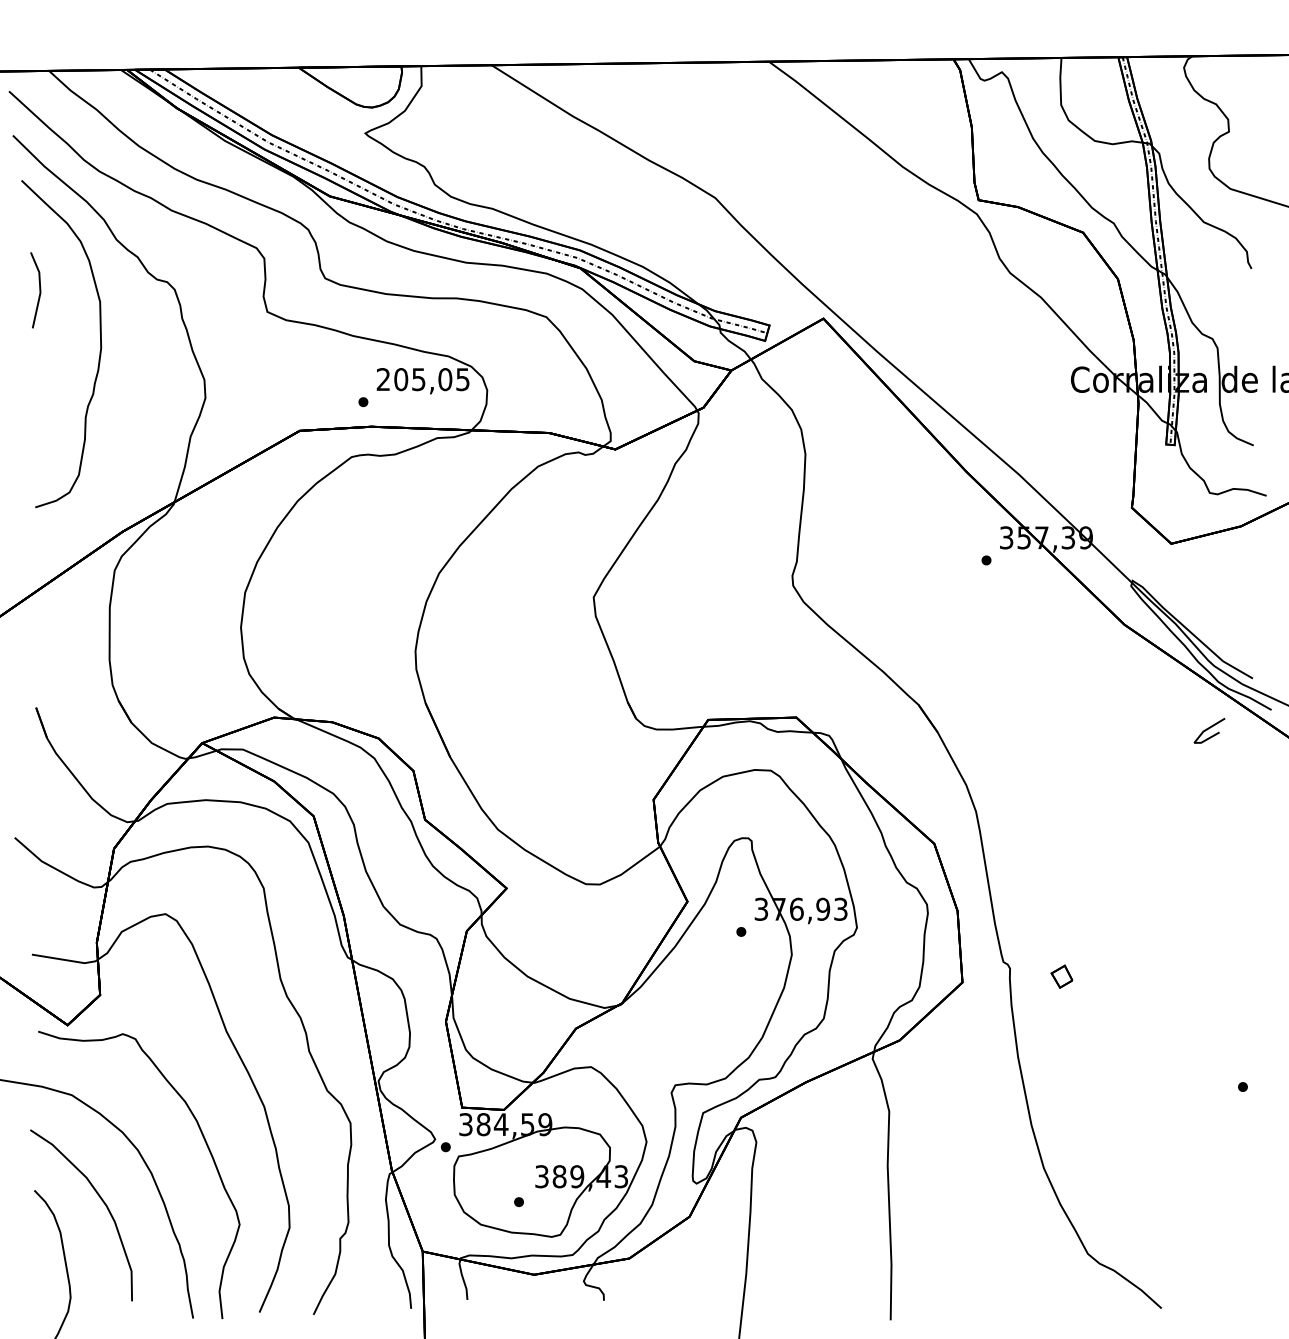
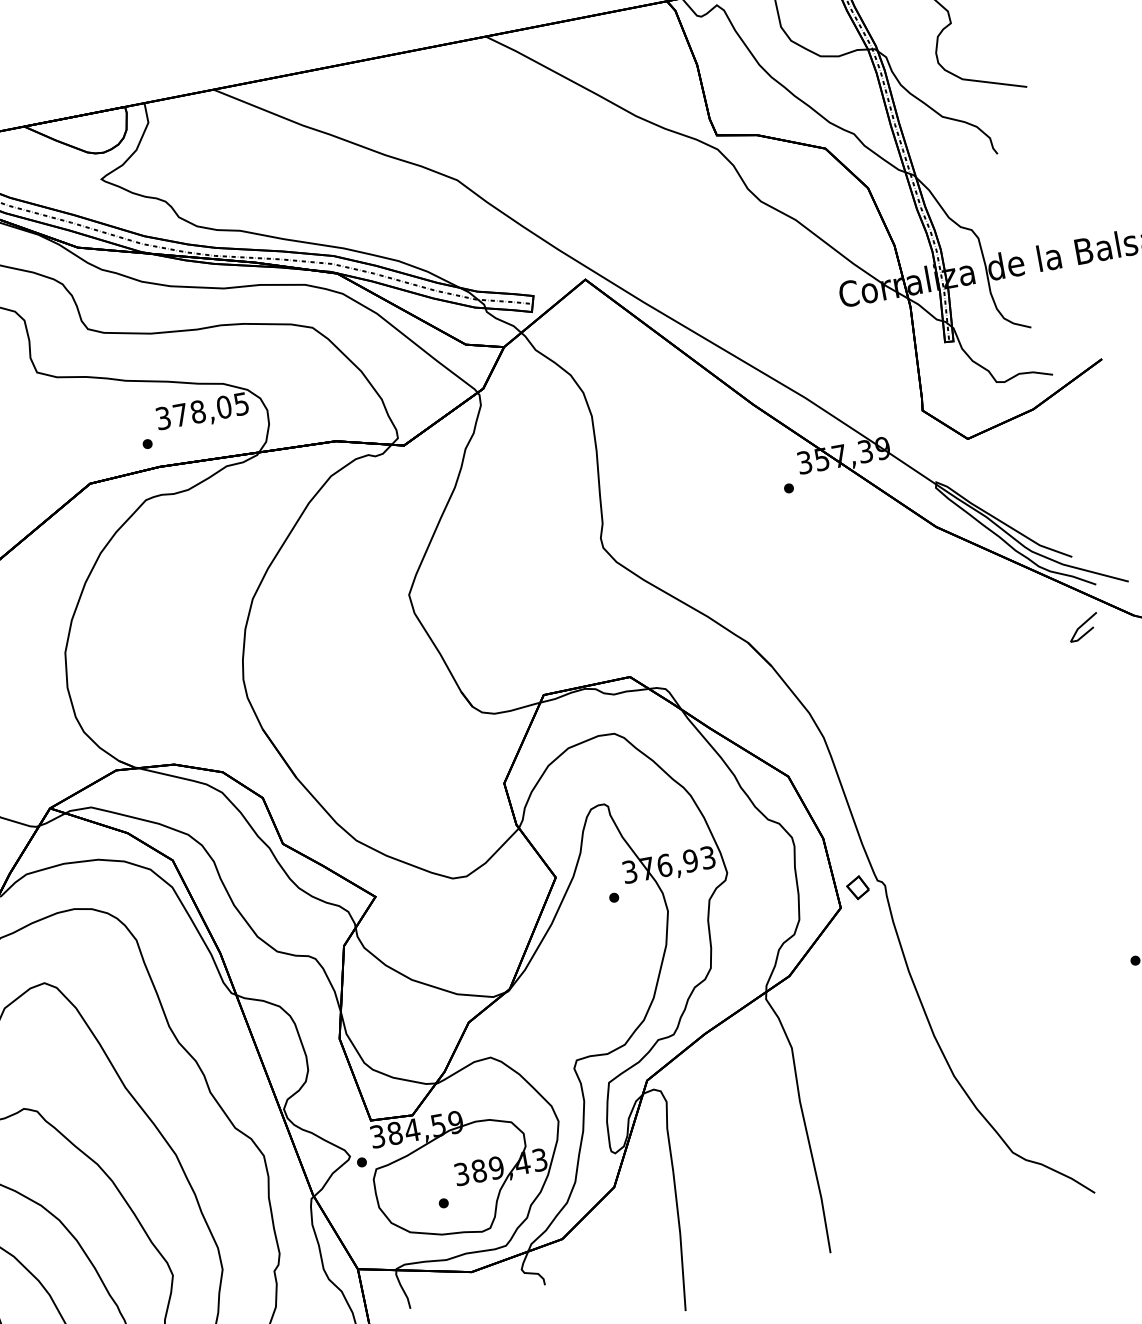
text: (400, 379) -> (180, 415), 205,05 -> 378,05
line: (1208, 729) -> (1082, 626), moved
part: (1061, 976) -> (857, 887), moved

